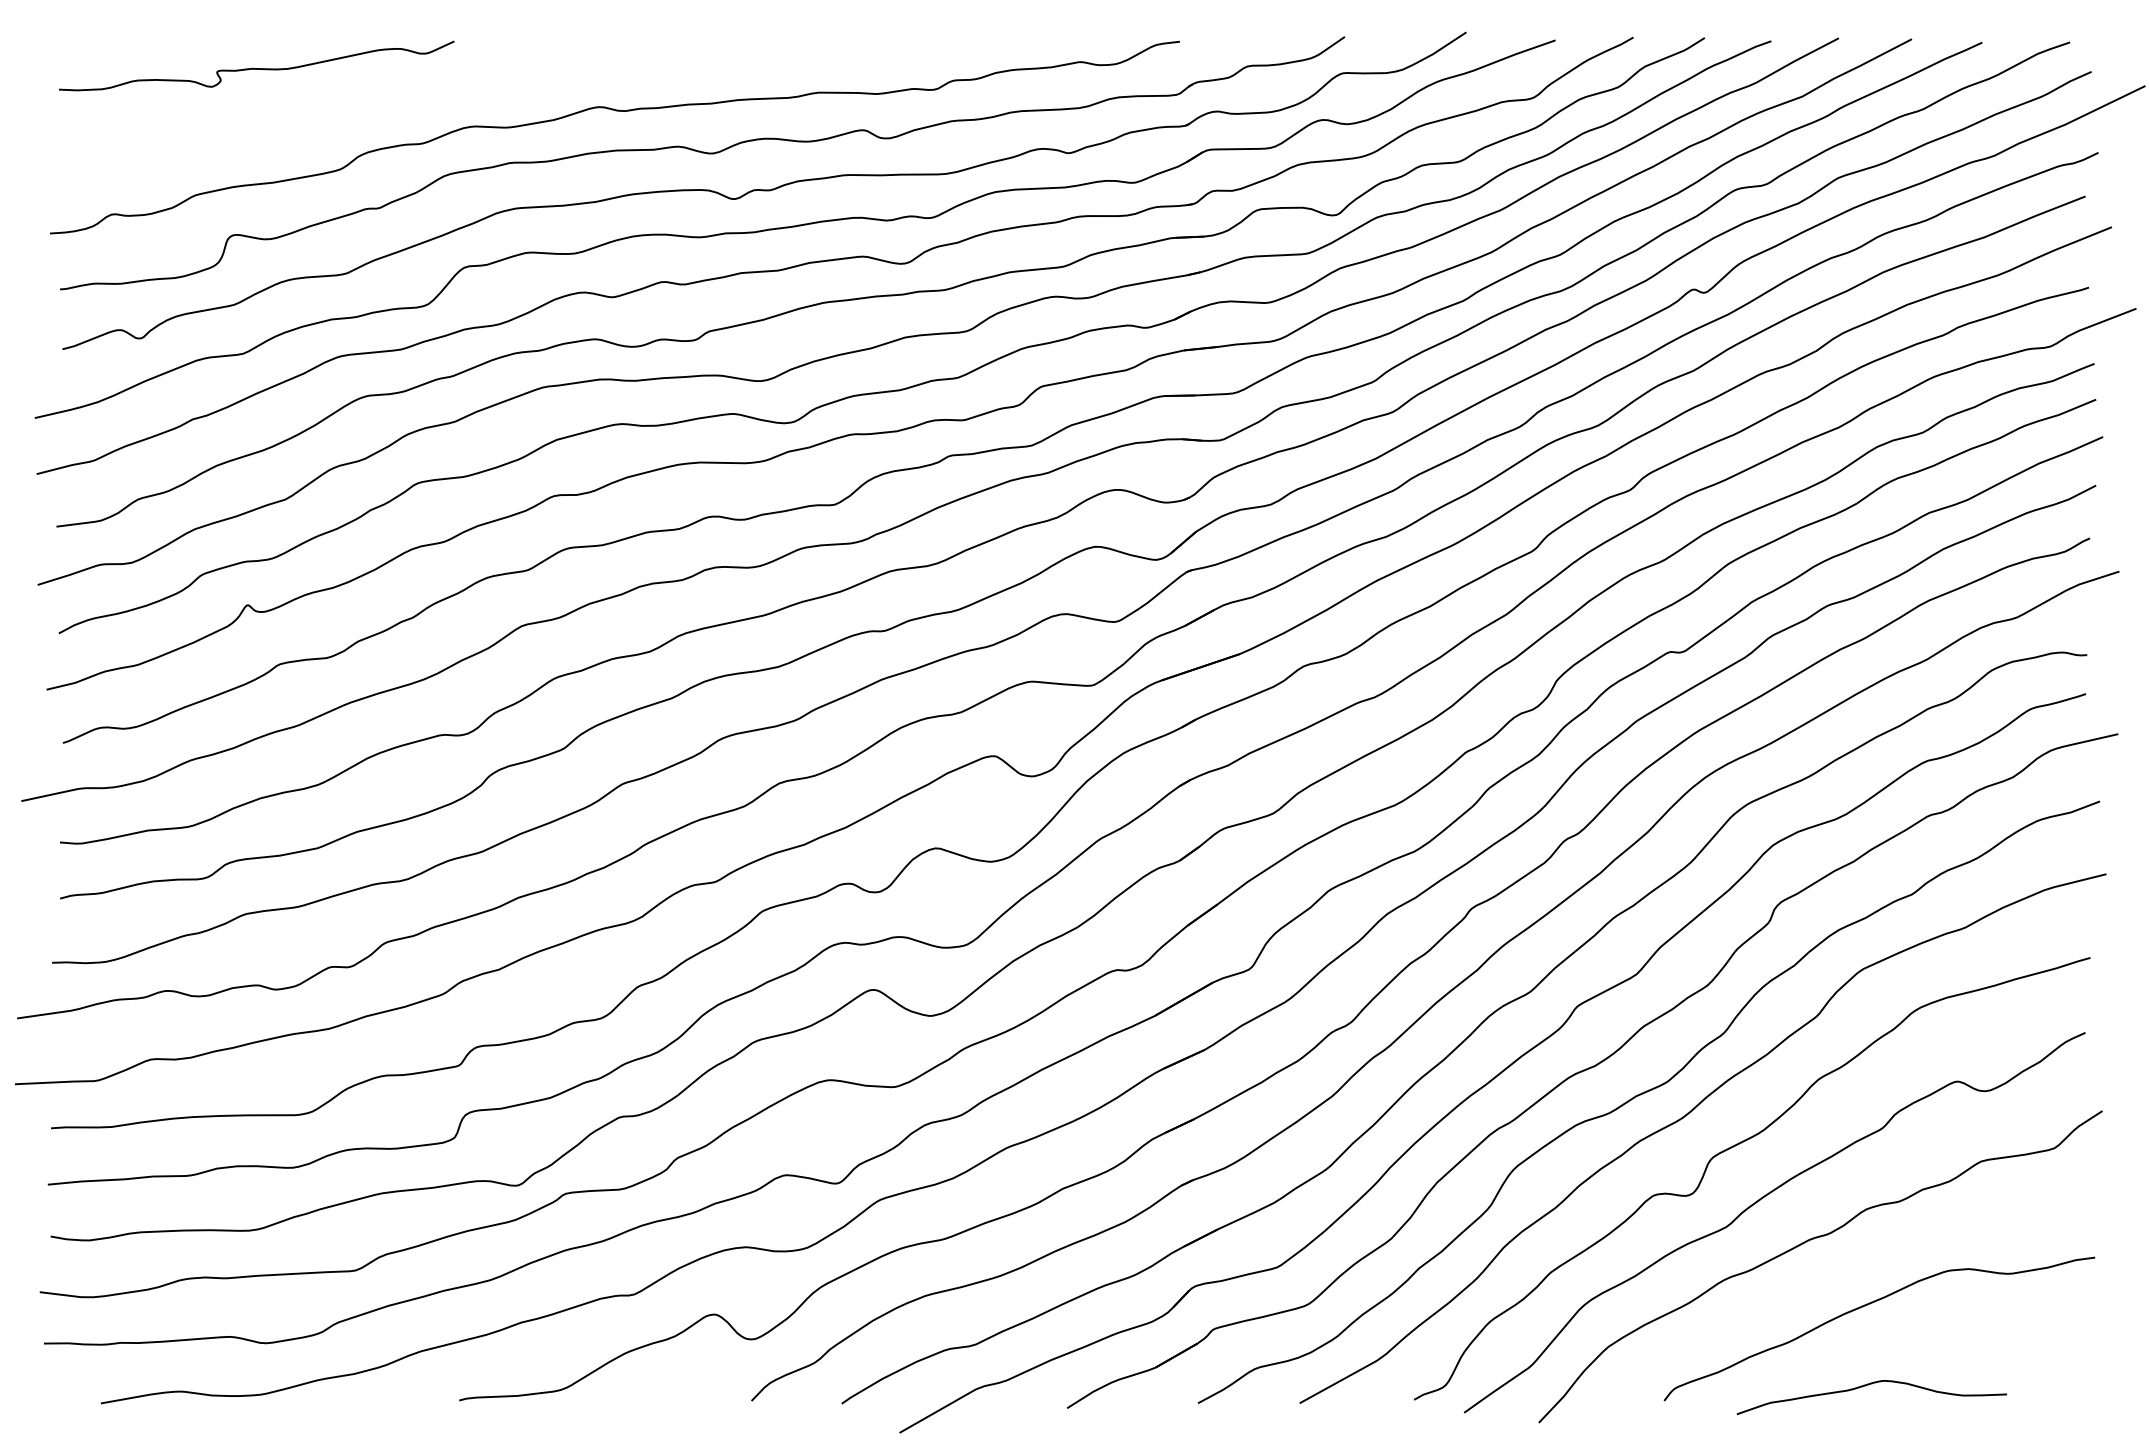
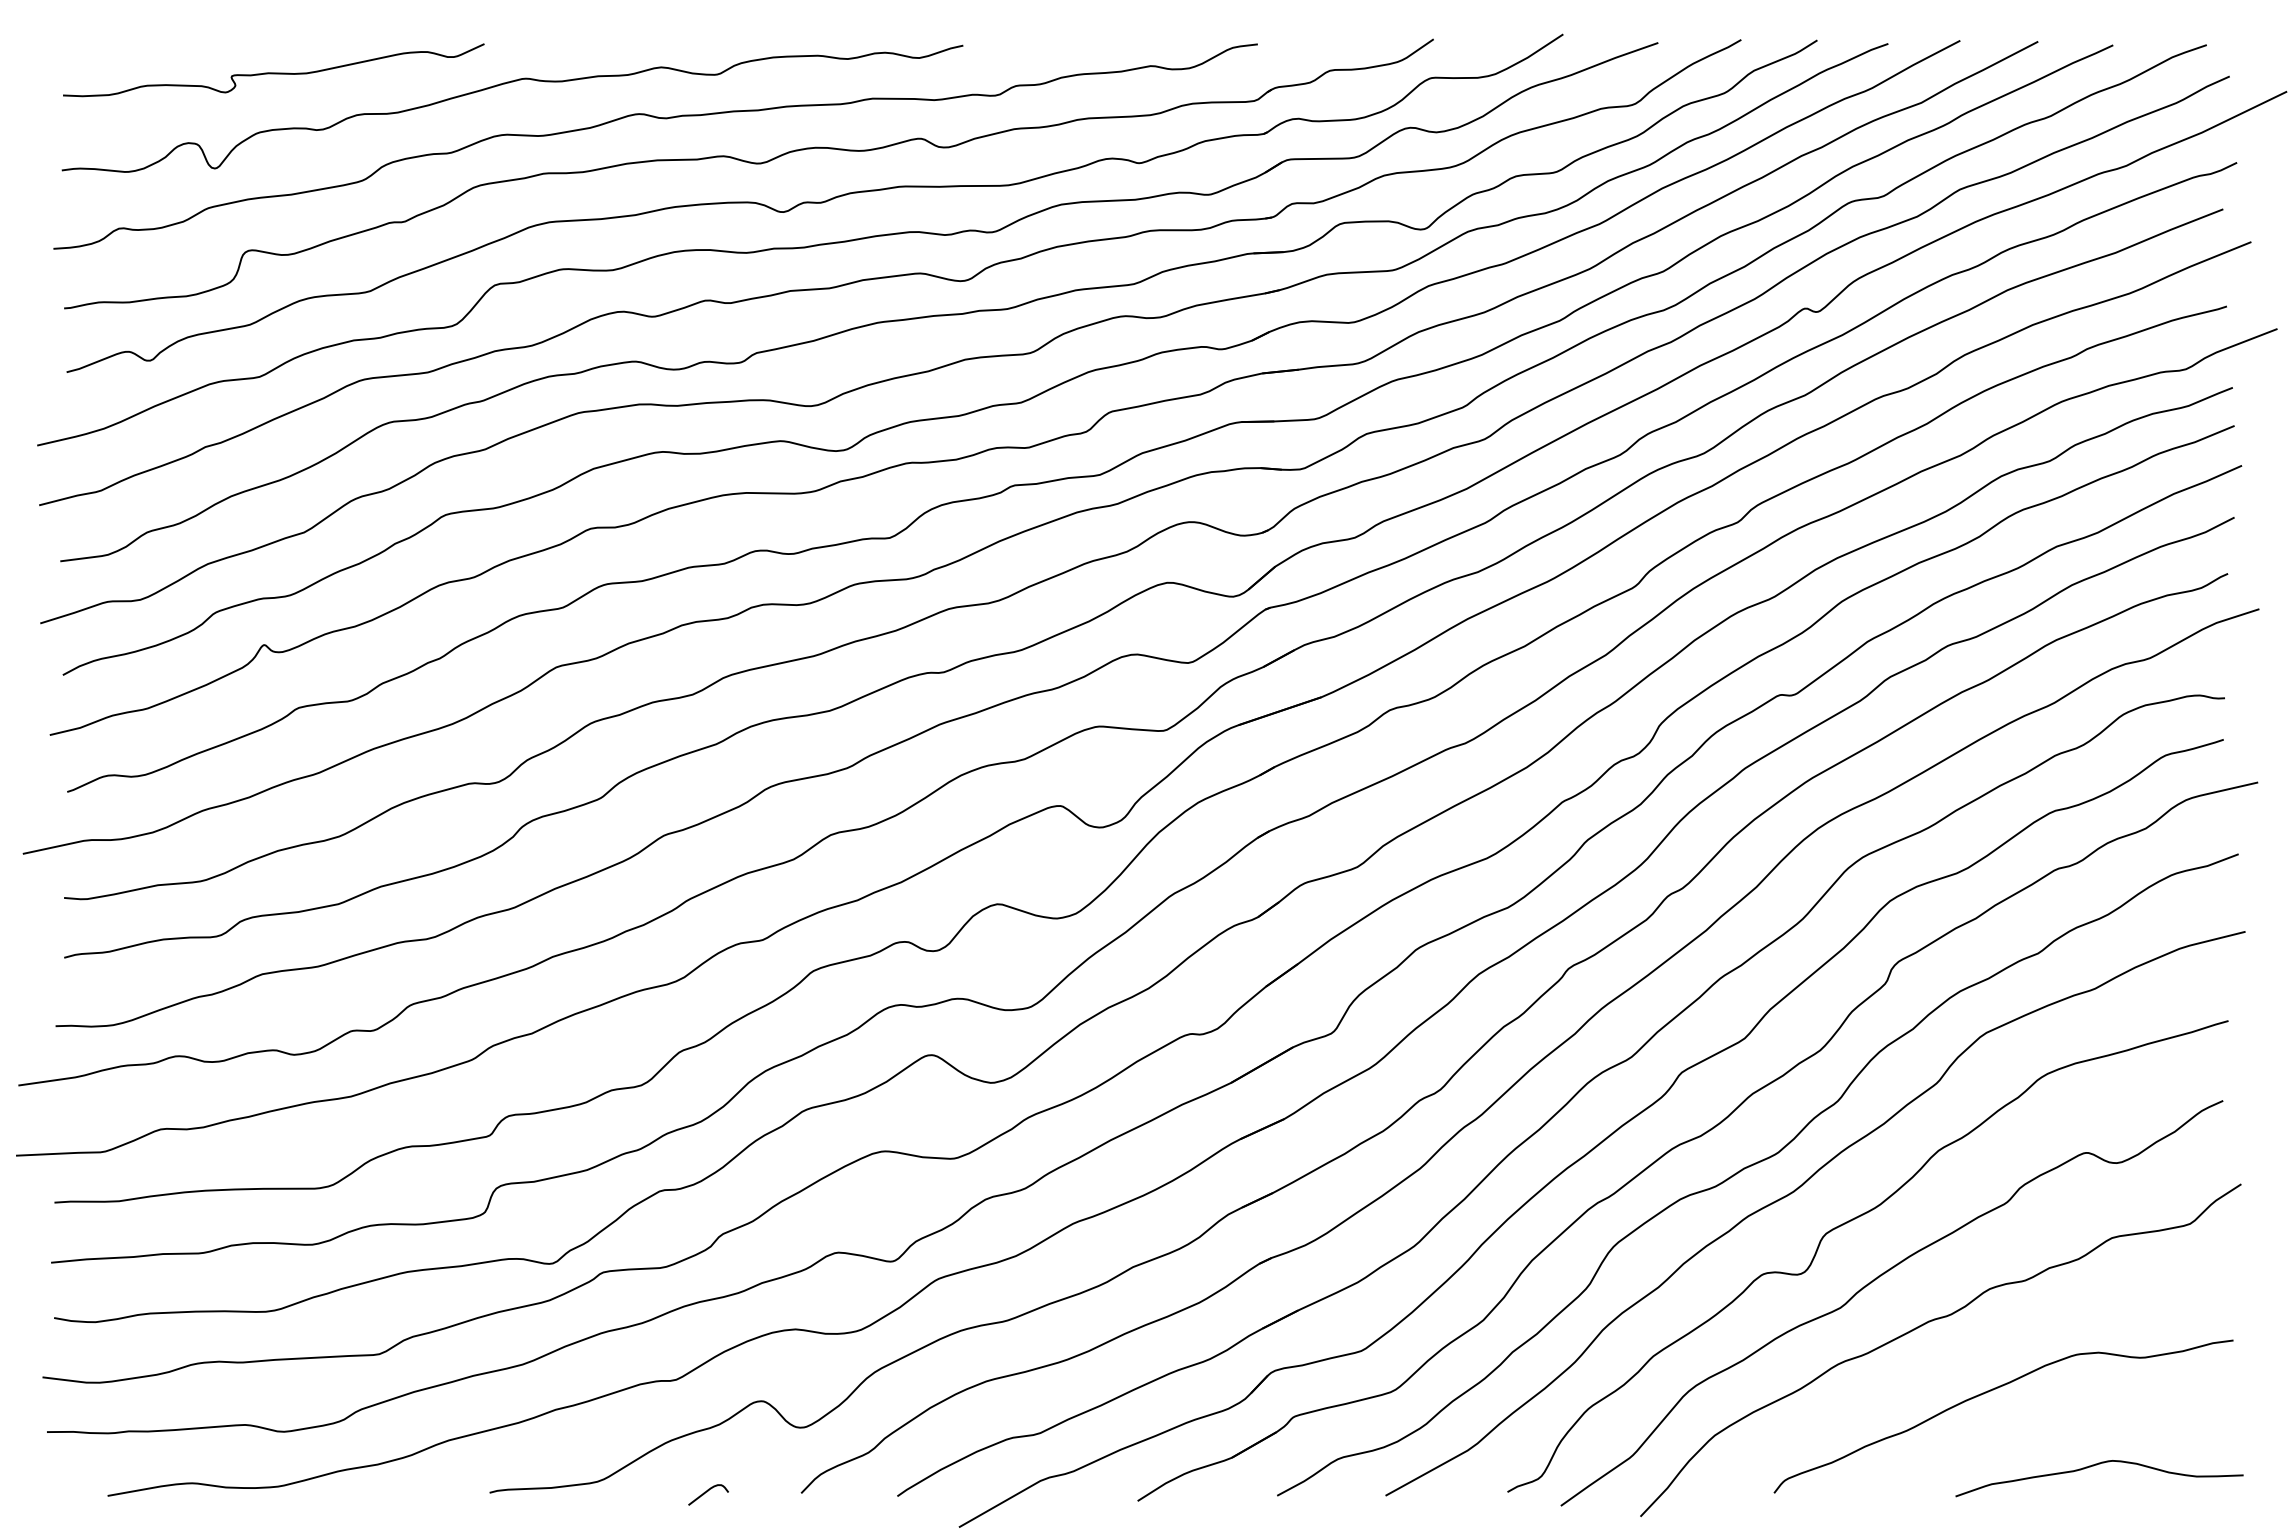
curve: (474, 79) -> (505, 84), added
curve: (1870, 1385) -> (2097, 1465), moved
curve: (663, 1400) -> (707, 1492), added

